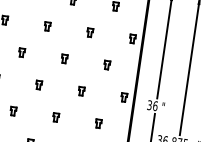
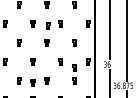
part: (70, 32) -> (48, 25), added
part: (101, 102) -> (74, 67), added
part: (33, 116) -> (32, 82), added

